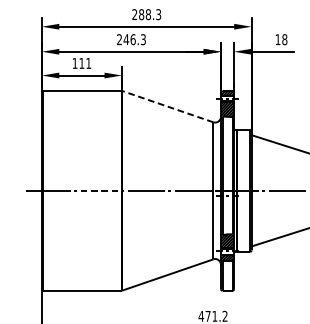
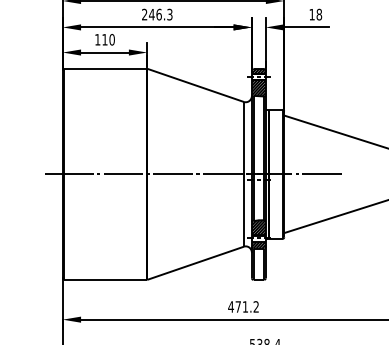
text: (88, 63) -> (111, 39), 111 -> 110
line: (167, 106) -> (195, 85), dashed -> solid
line: (99, 190) -> (123, 174), dashed -> solid

